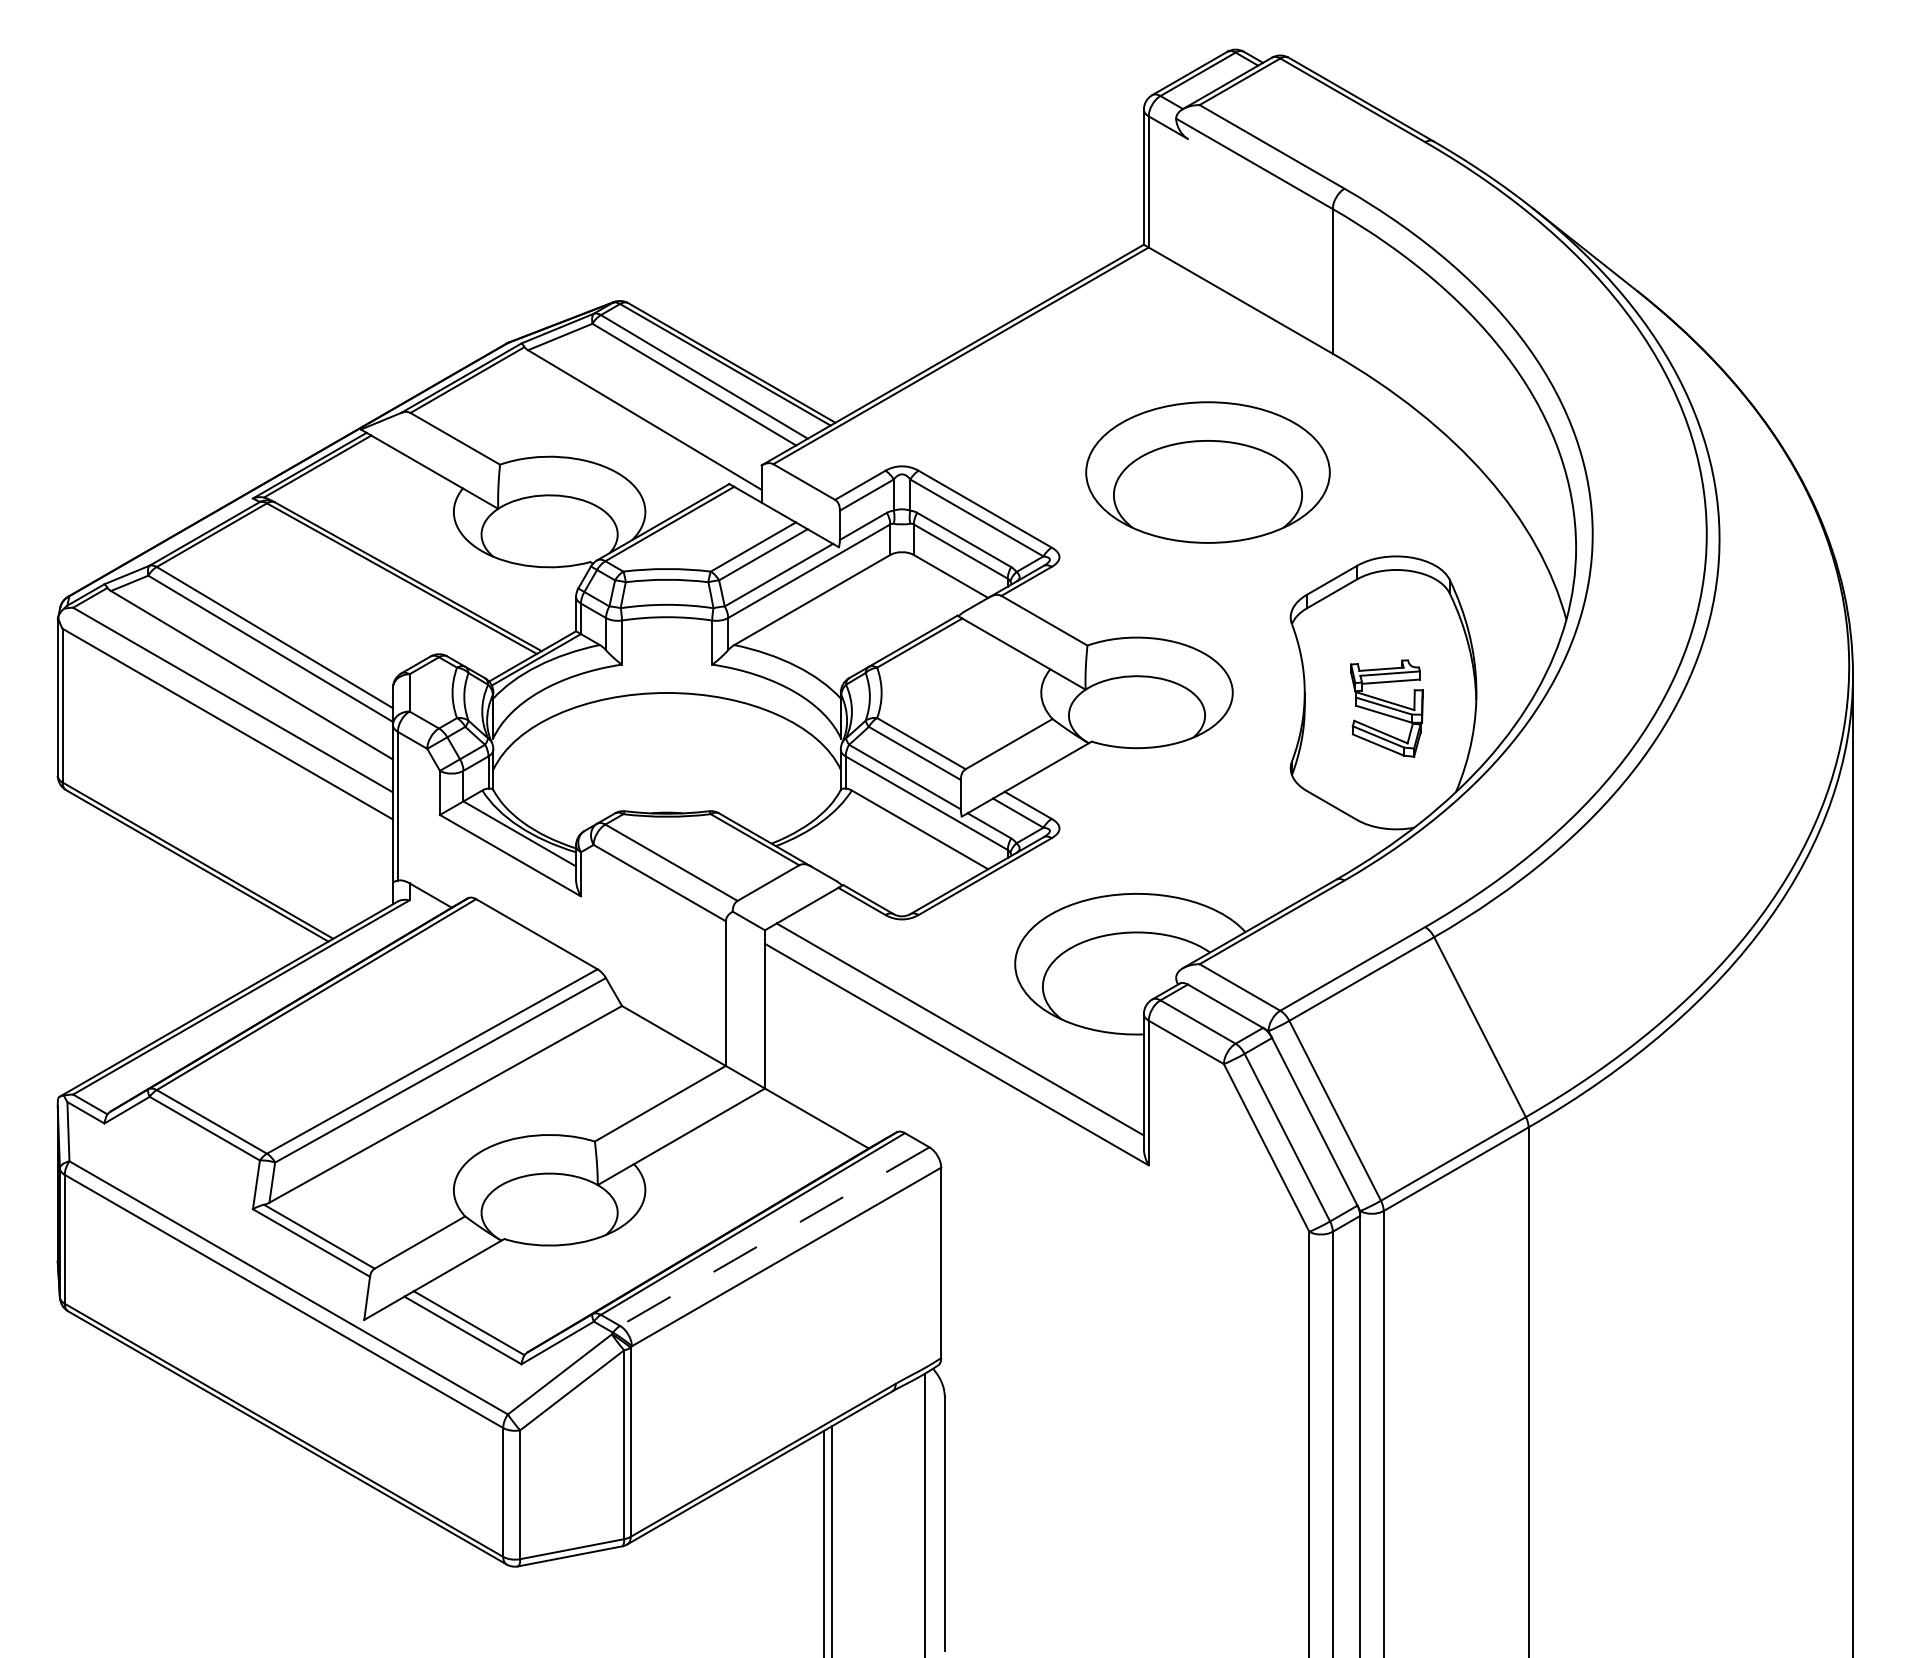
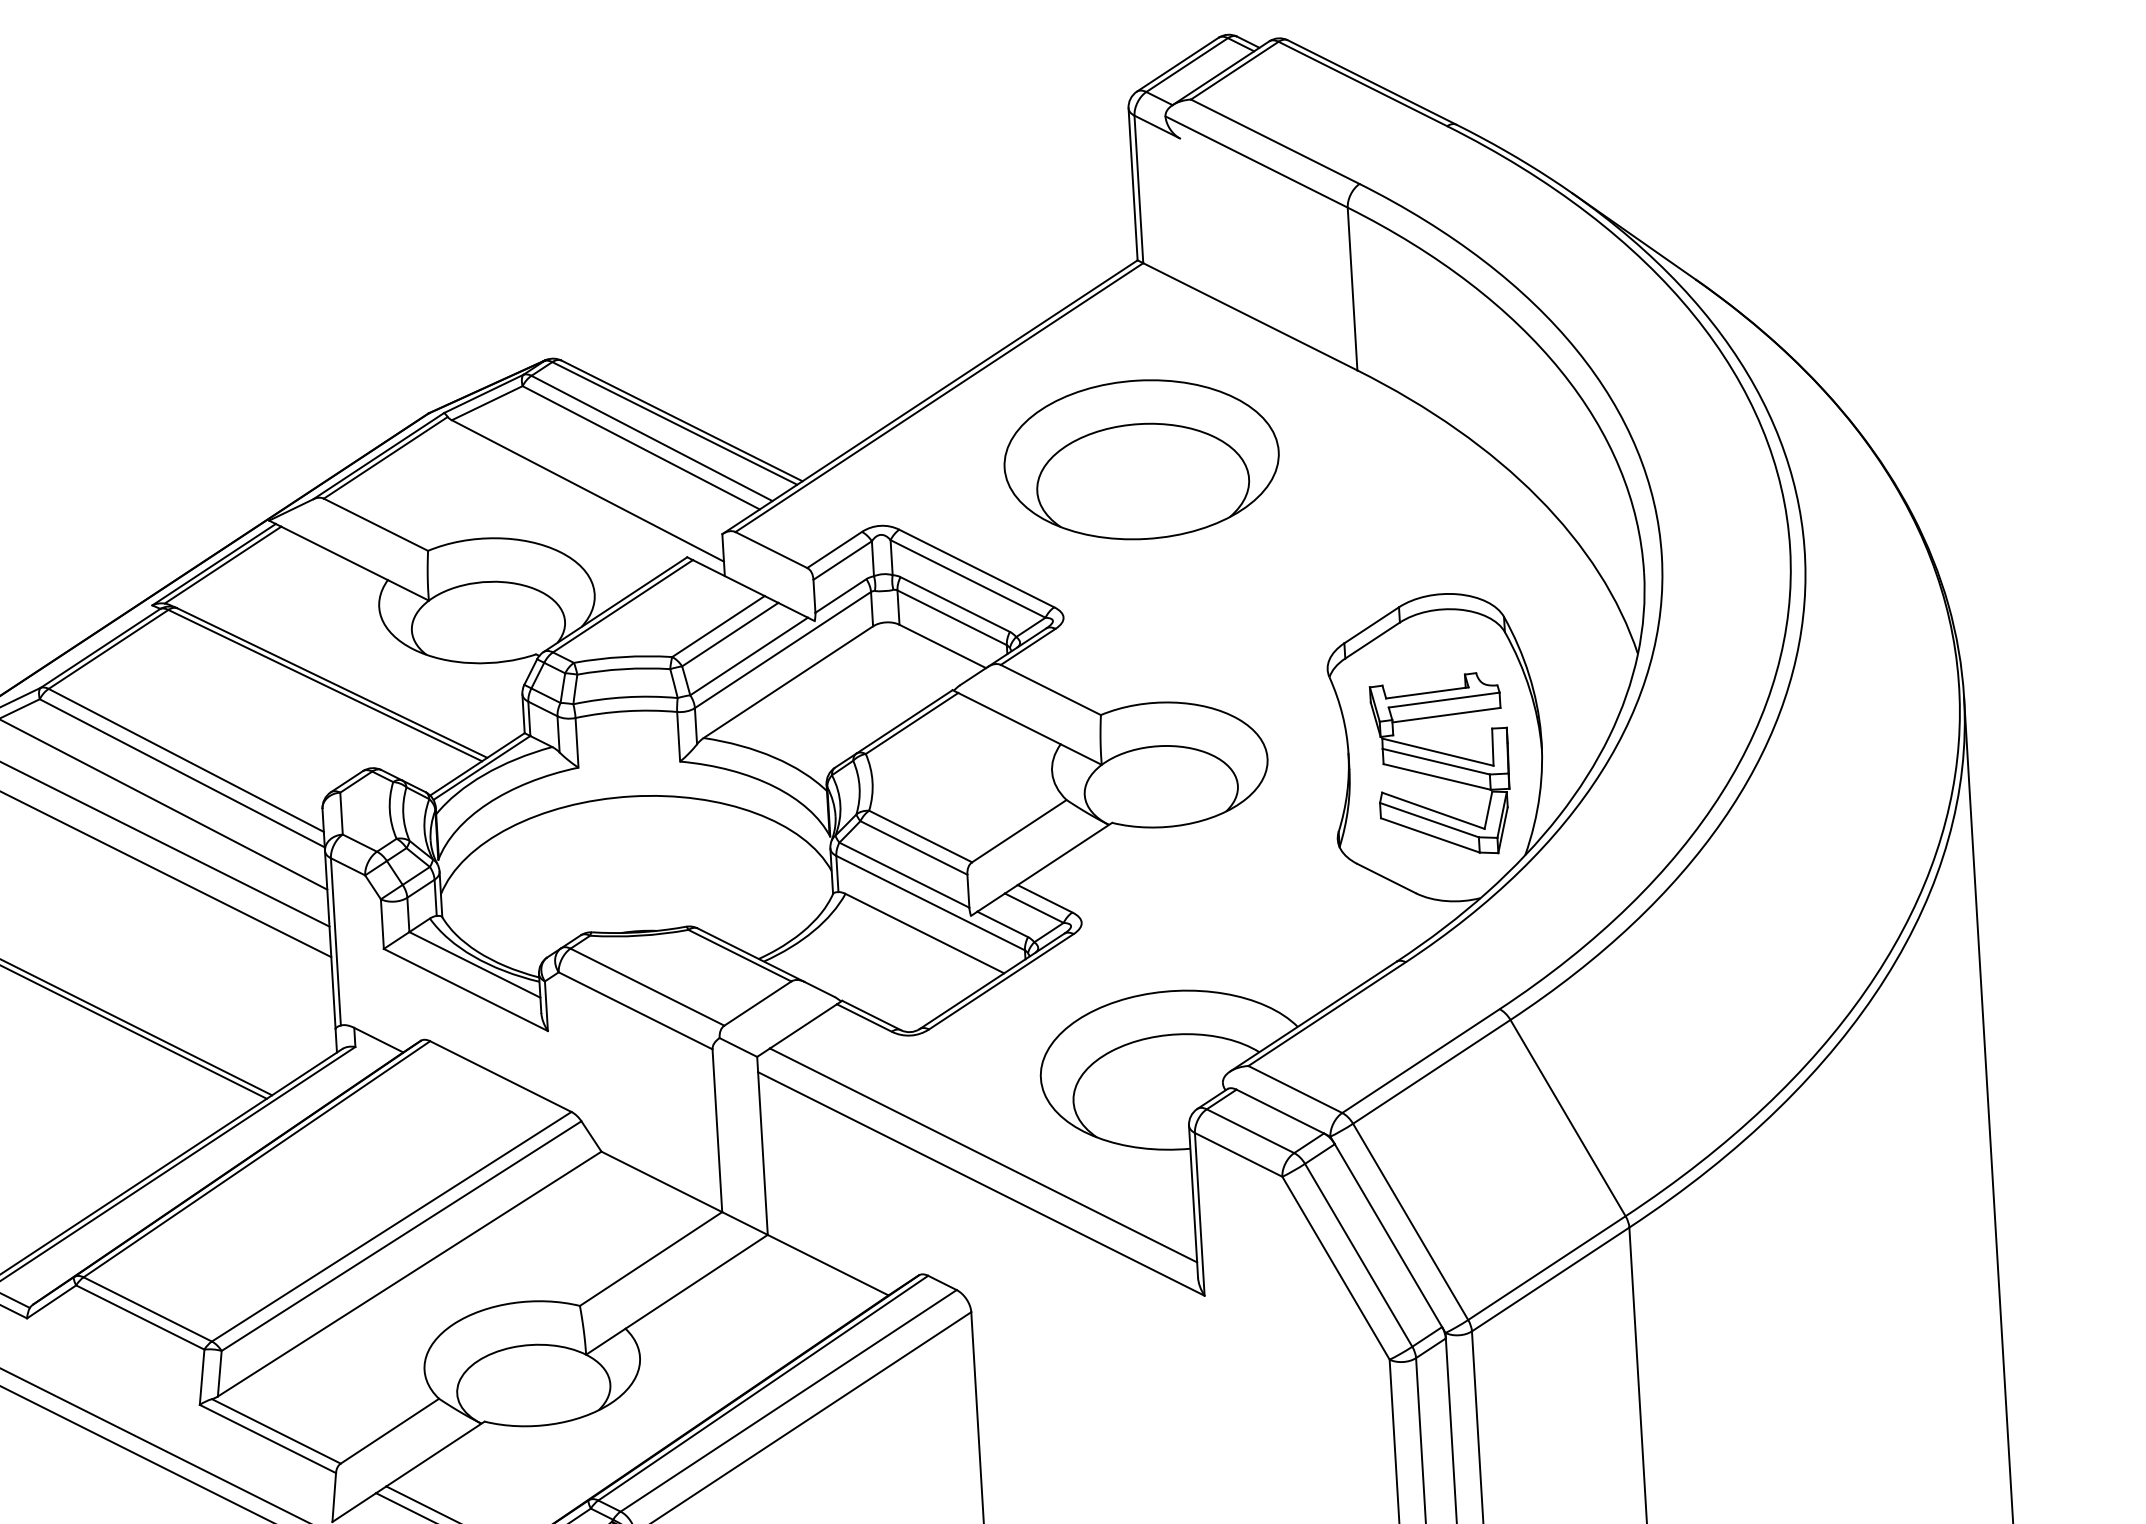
part: (1207, 472) -> (1141, 459), moved
part: (1386, 708) -> (1441, 765), size x1.67
line: (774, 1236) -> (788, 1400), dashed -> solid

